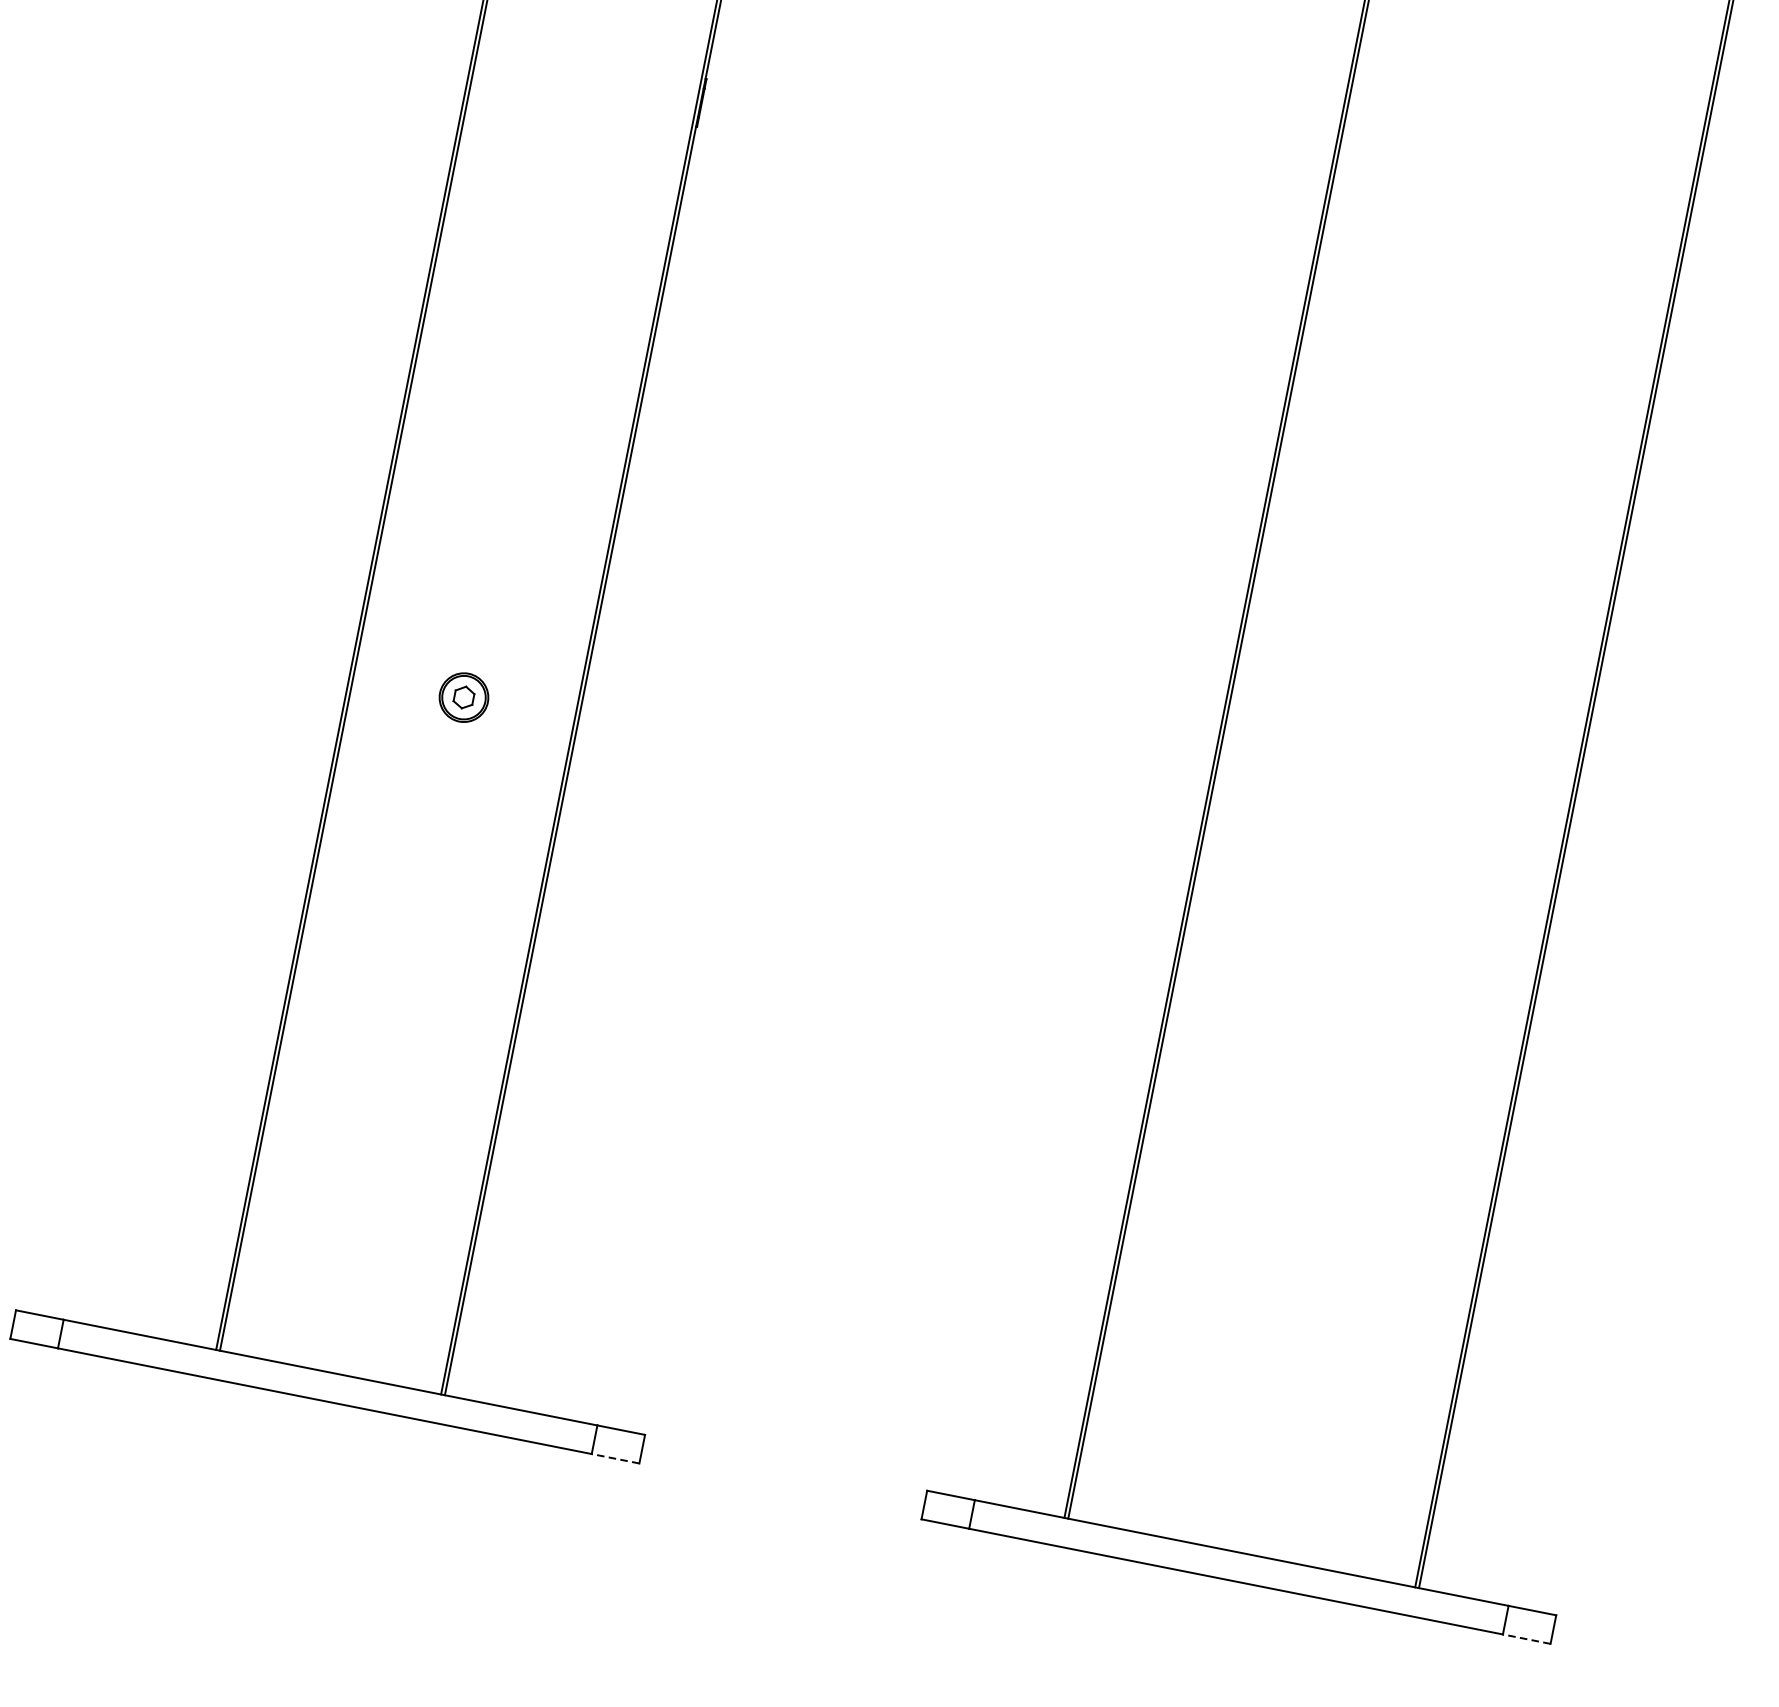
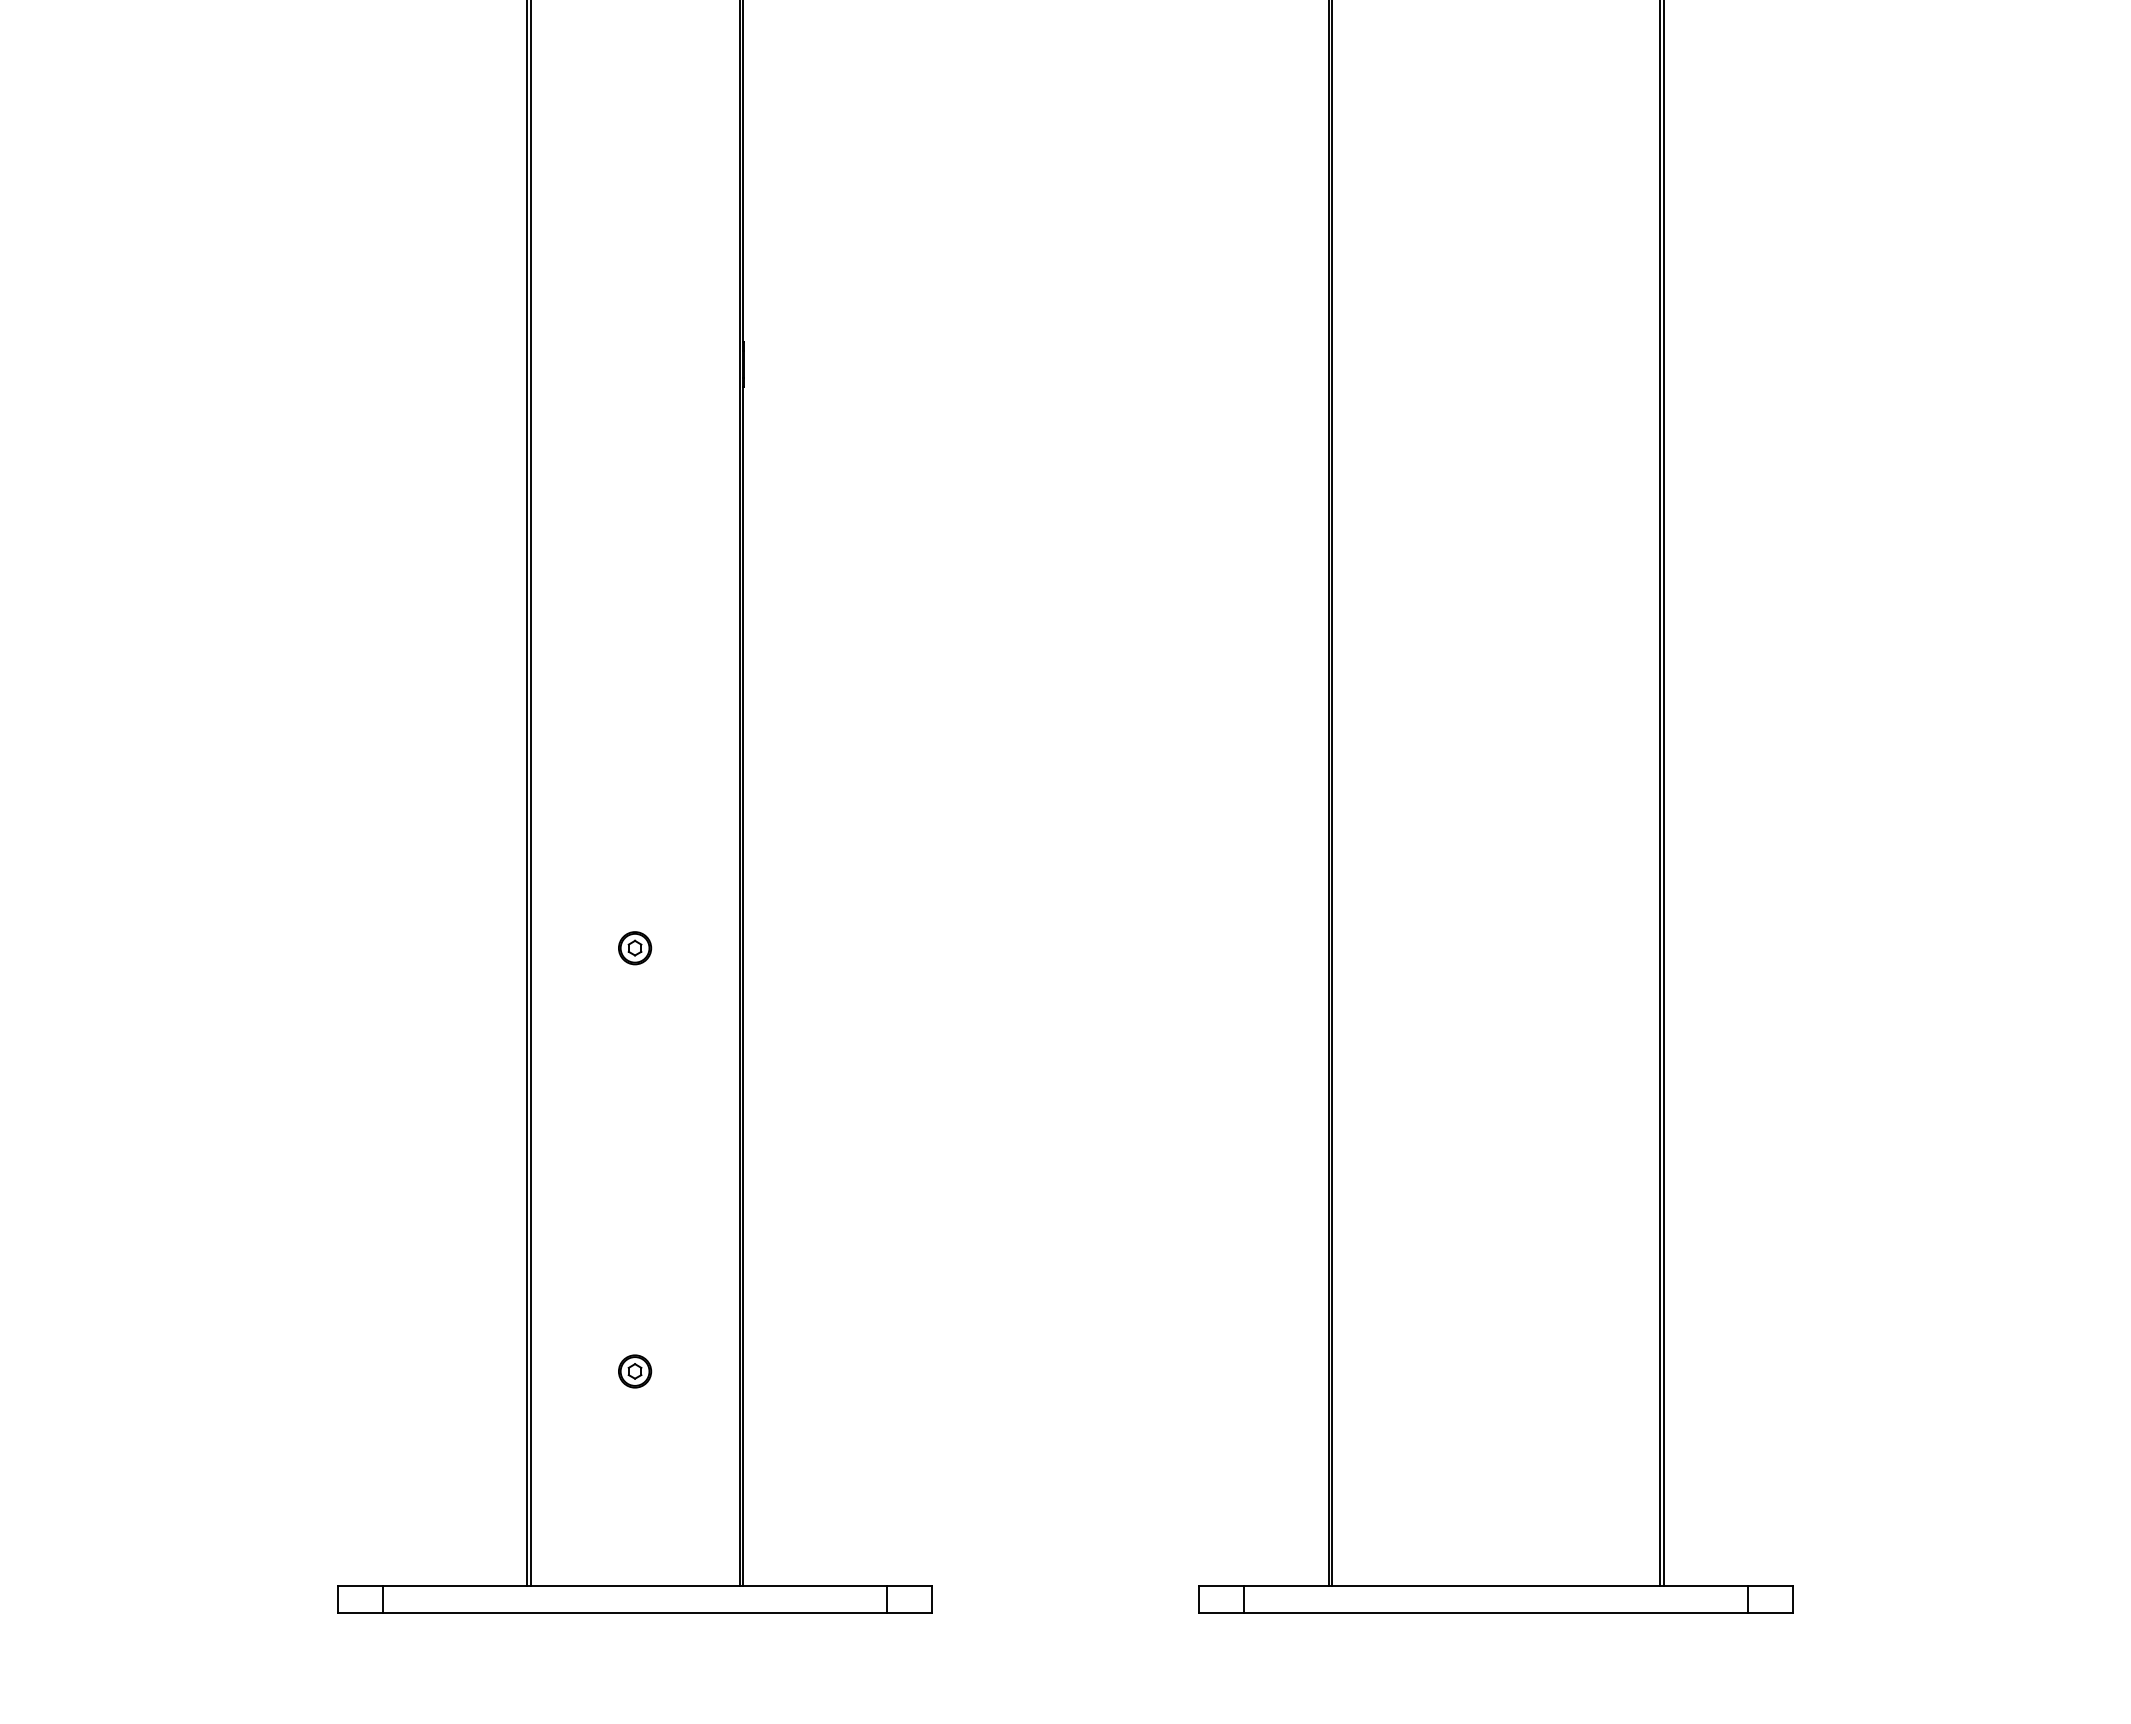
part: (464, 698) -> (635, 948), size x0.71
part: (375, 1145) -> (635, 1371), added
line: (615, 1458) -> (909, 1612), dashed -> solid
line: (1526, 1638) -> (1770, 1612), dashed -> solid

